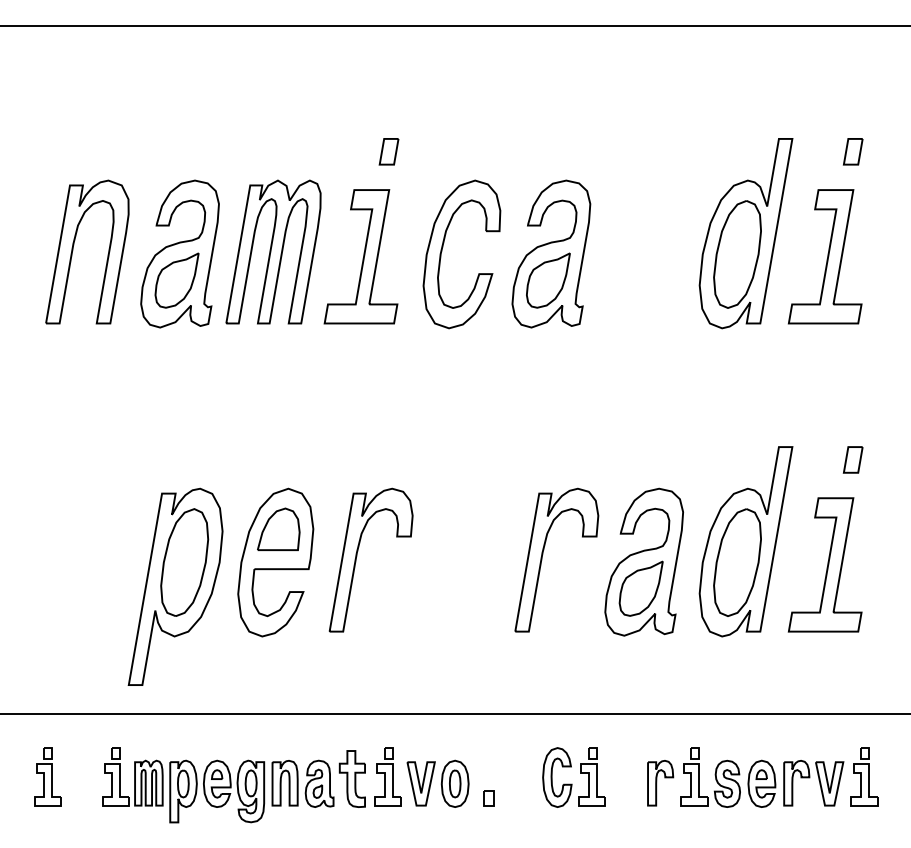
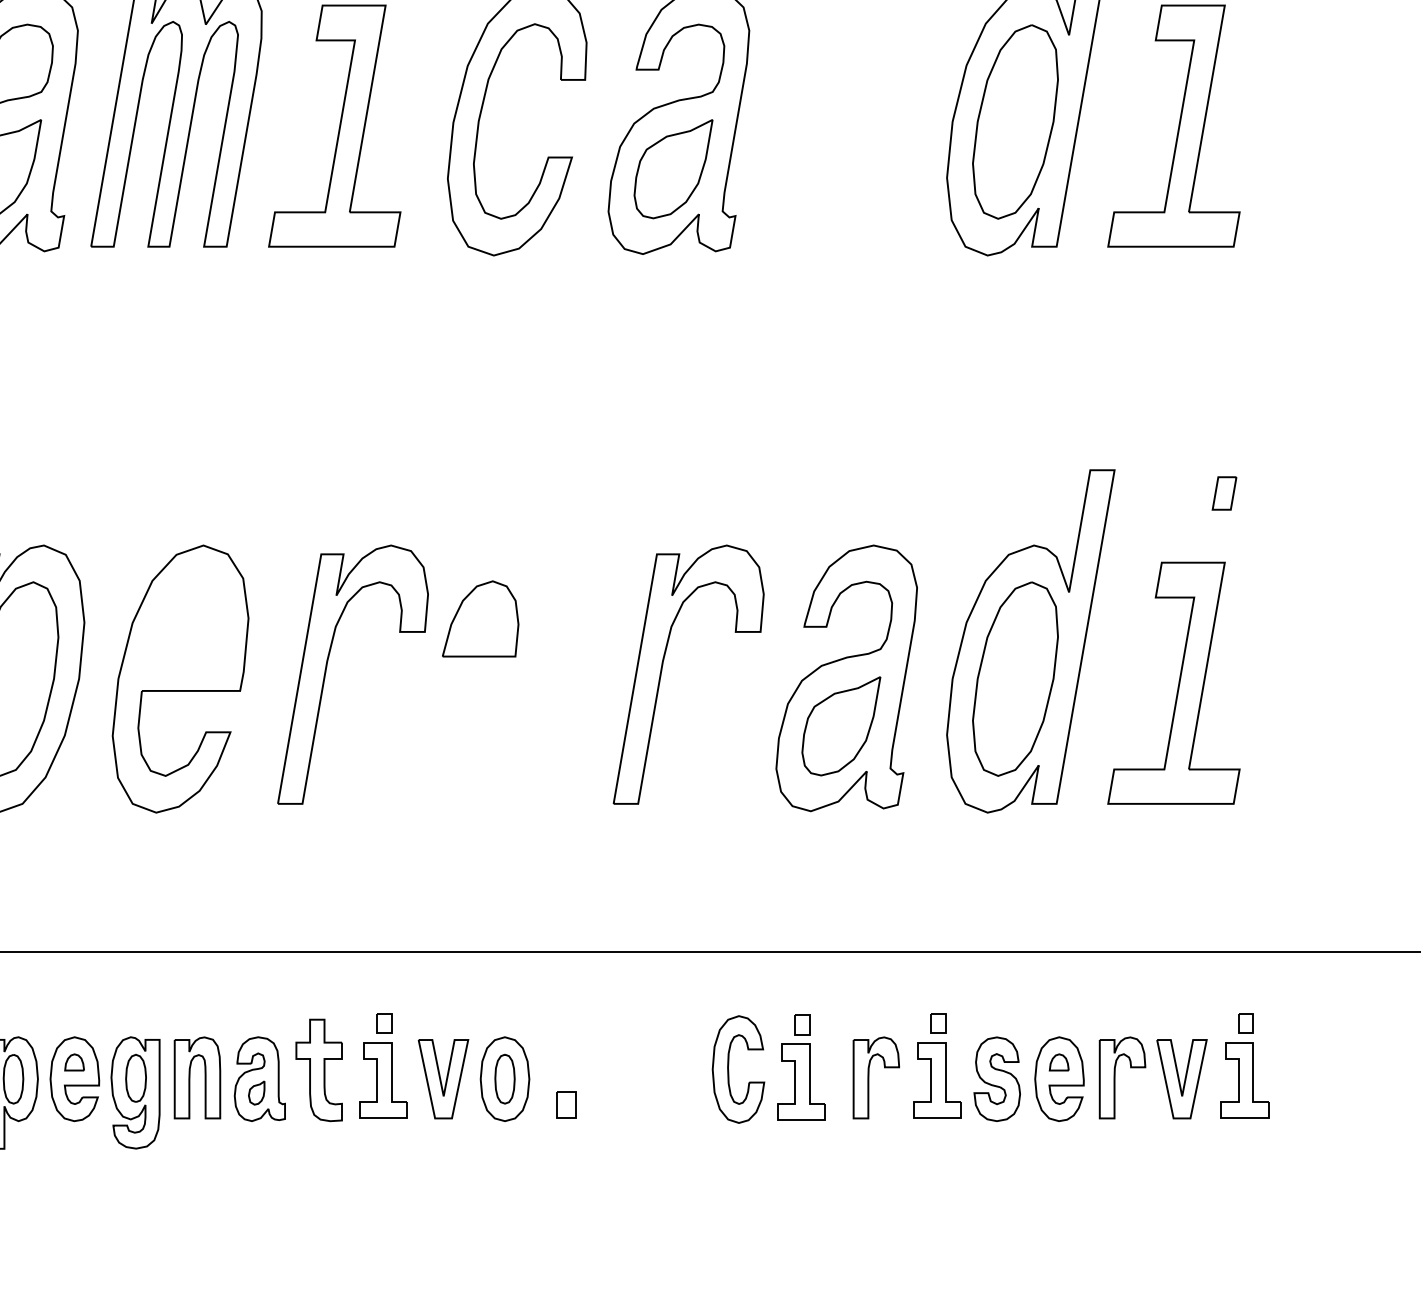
part: (852, 459) -> (1223, 492), size x0.7
part: (278, 528) -> (480, 617), moved
part: (572, 783) -> (765, 1080), moved

